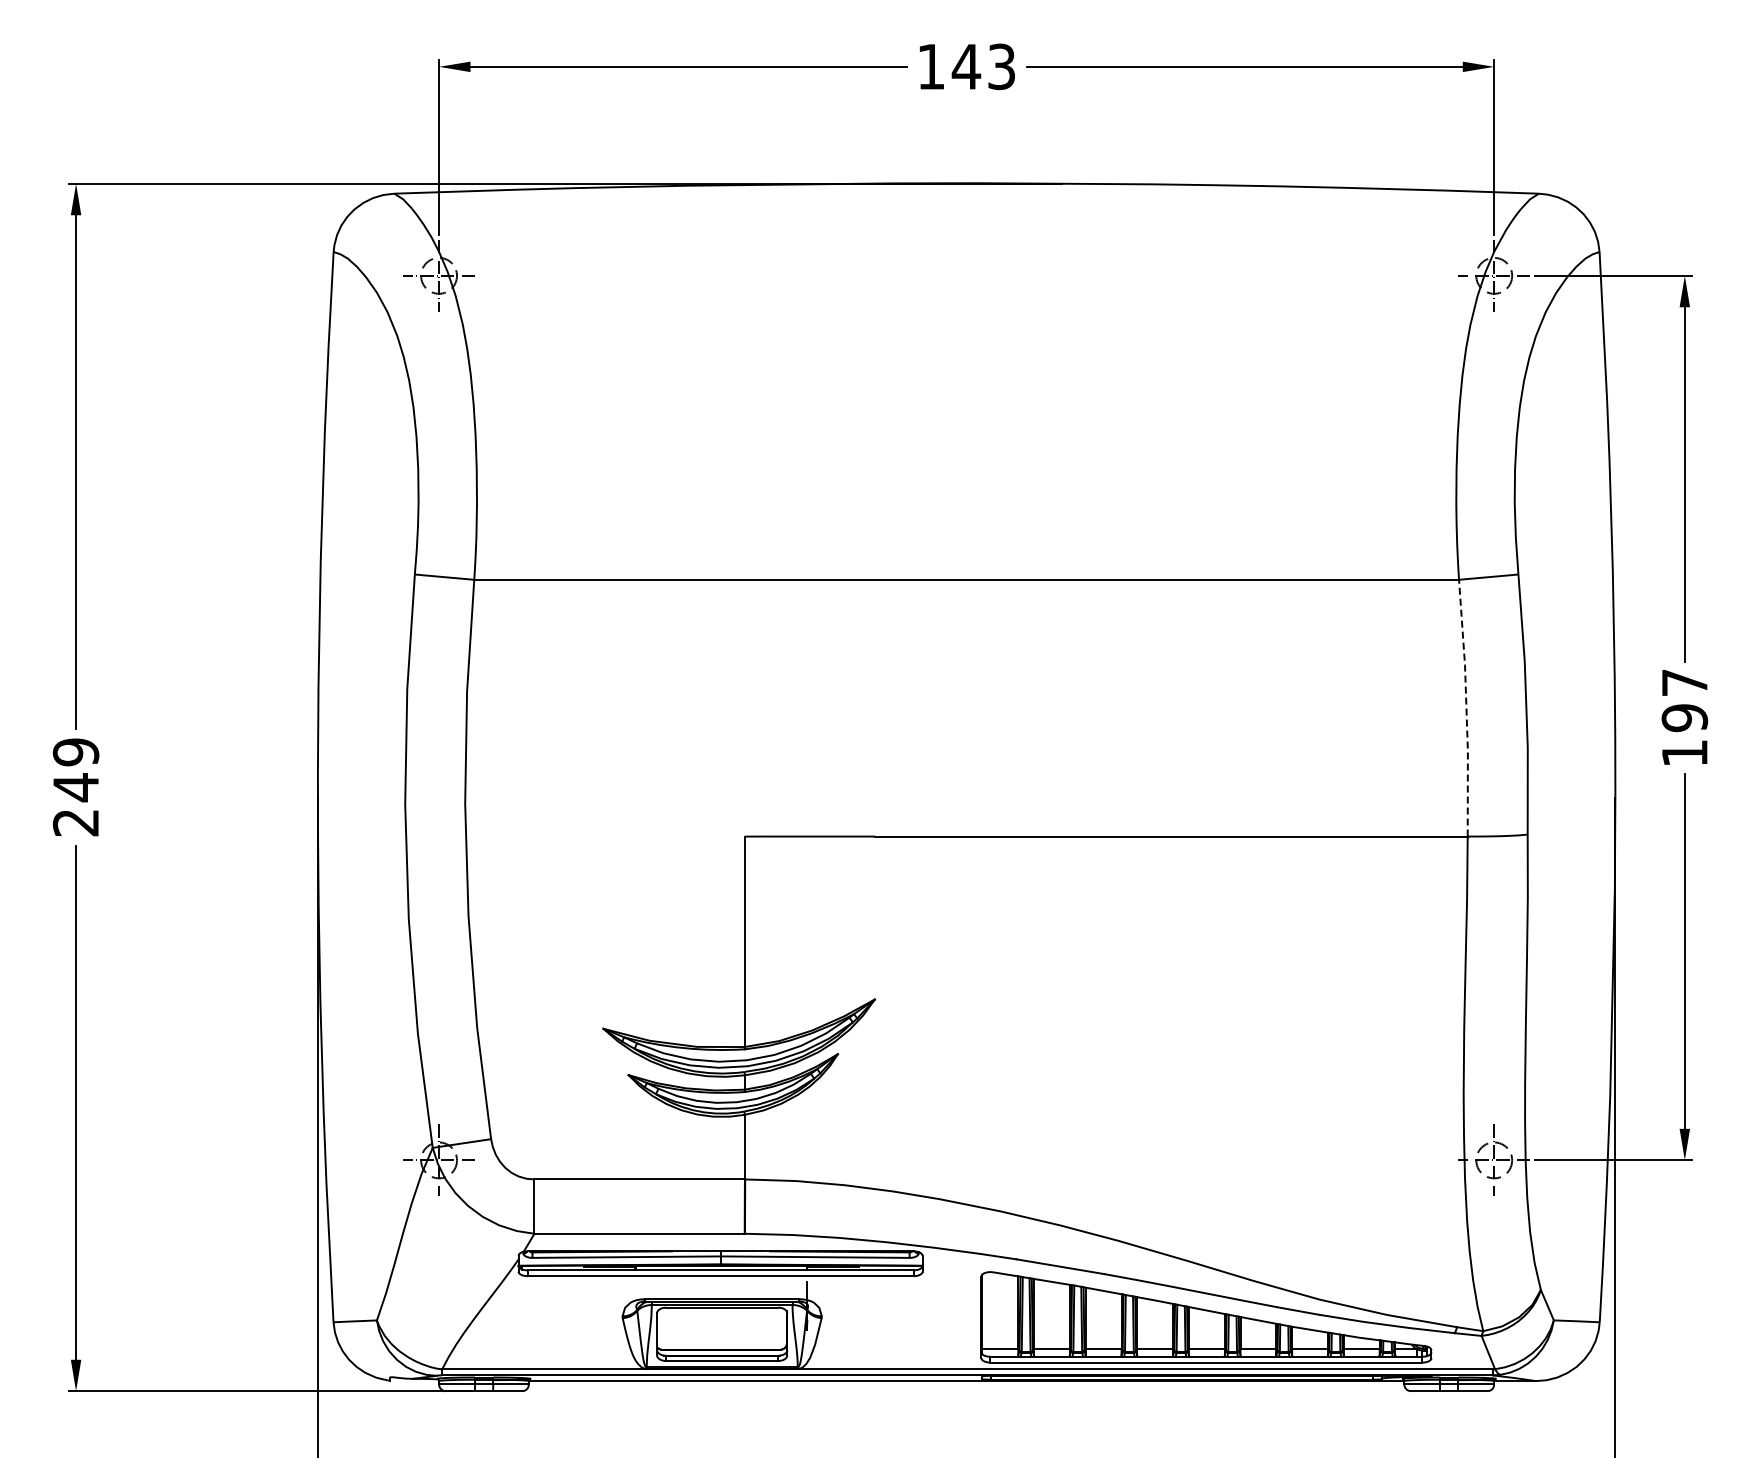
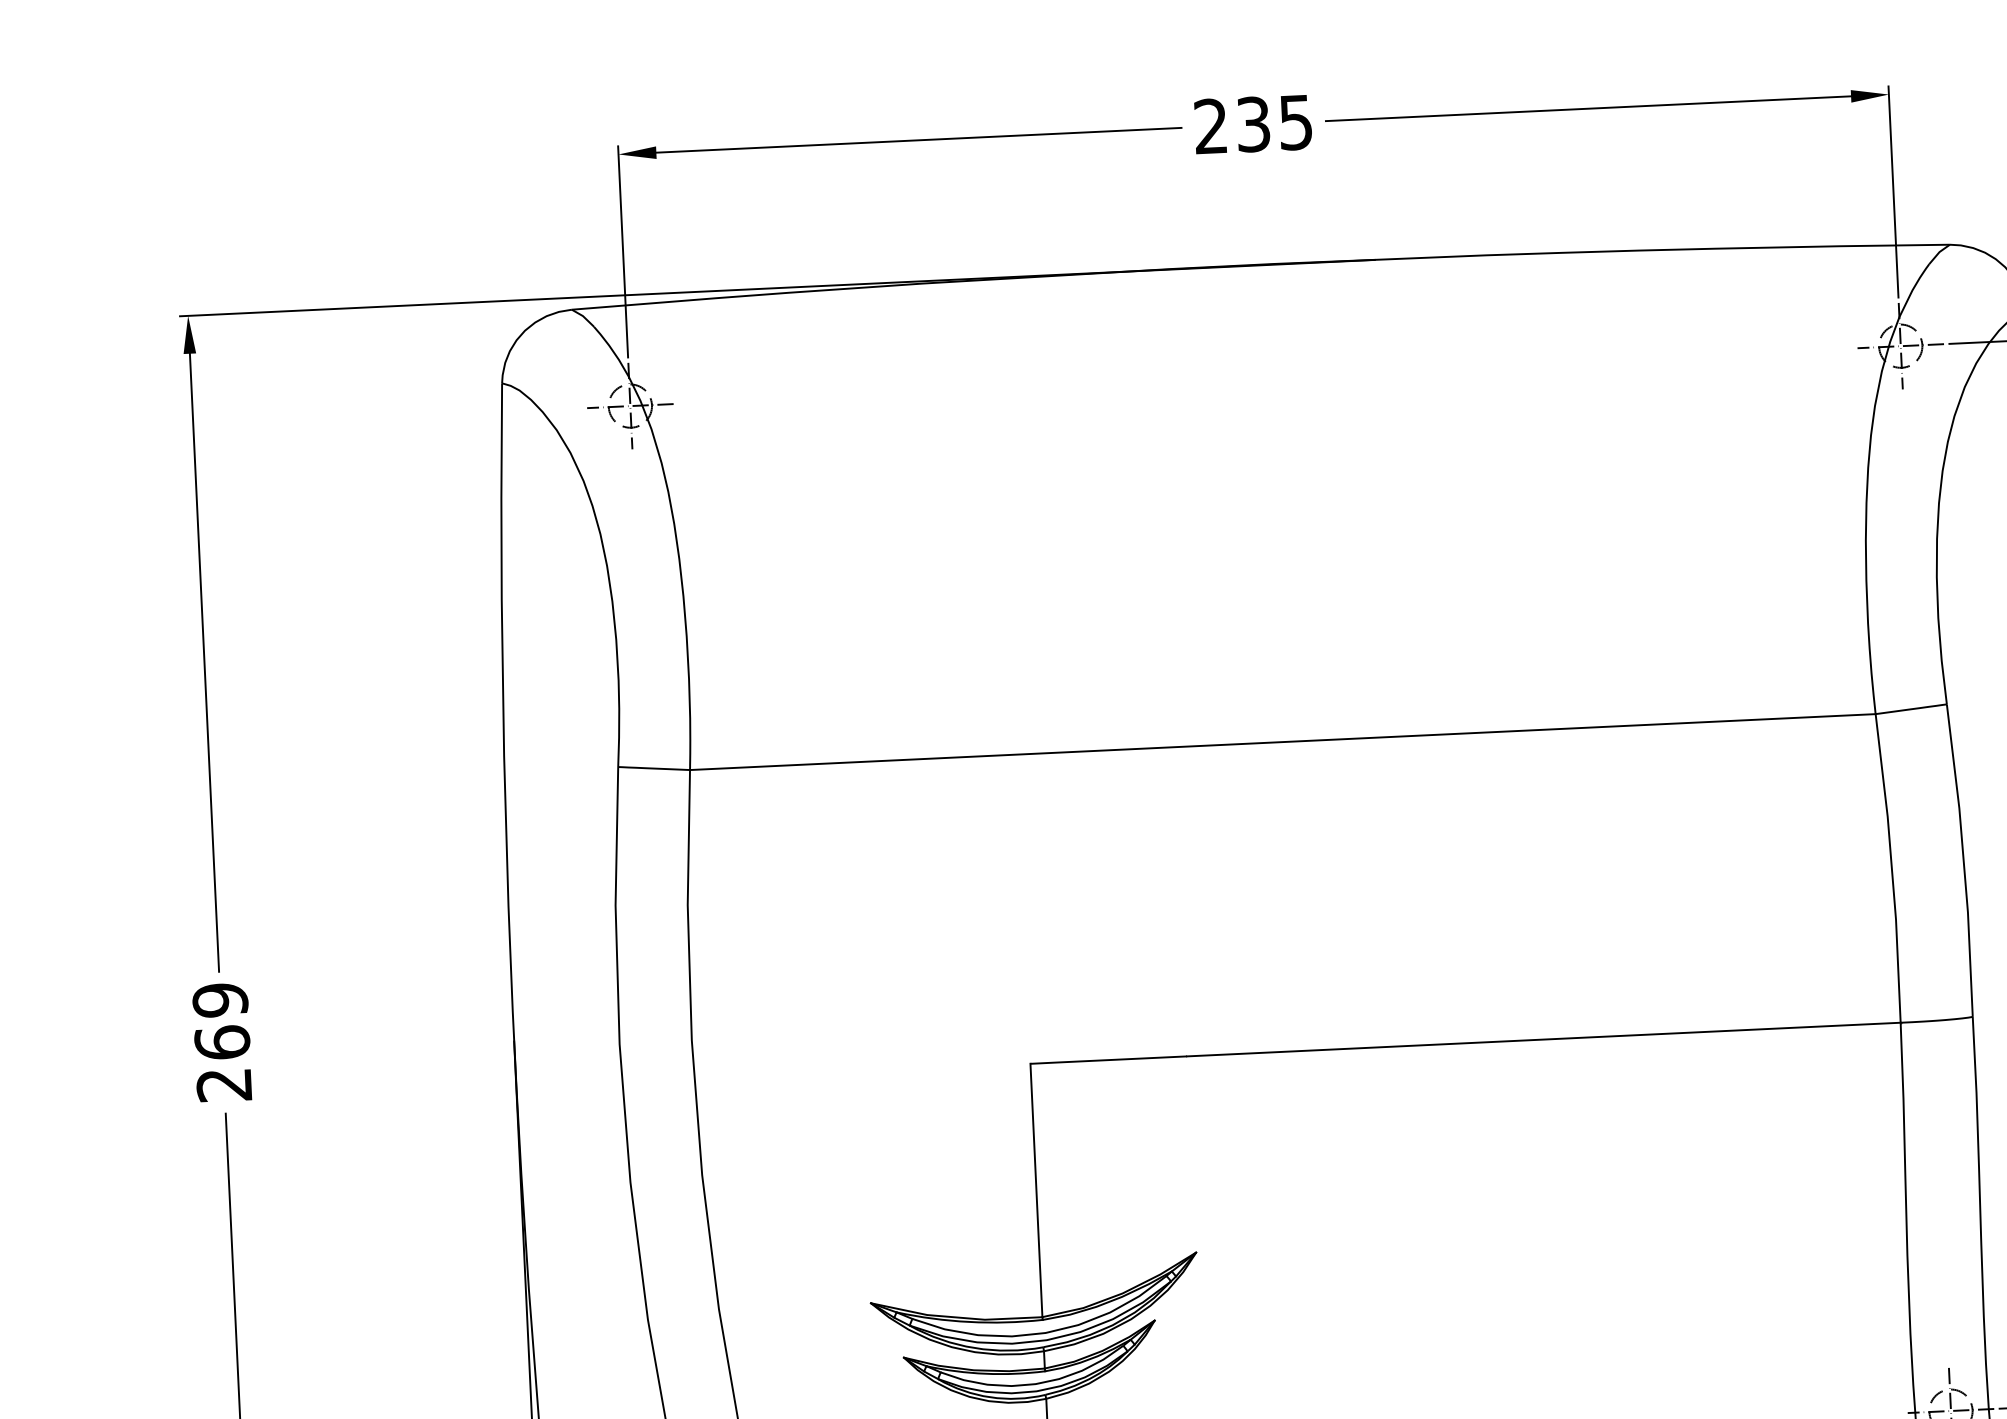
text: (966, 66) -> (1253, 124), 143 -> 235
line: (1466, 708) -> (1891, 868), dashed -> solid
text: (75, 787) -> (221, 1042), 249 -> 269

